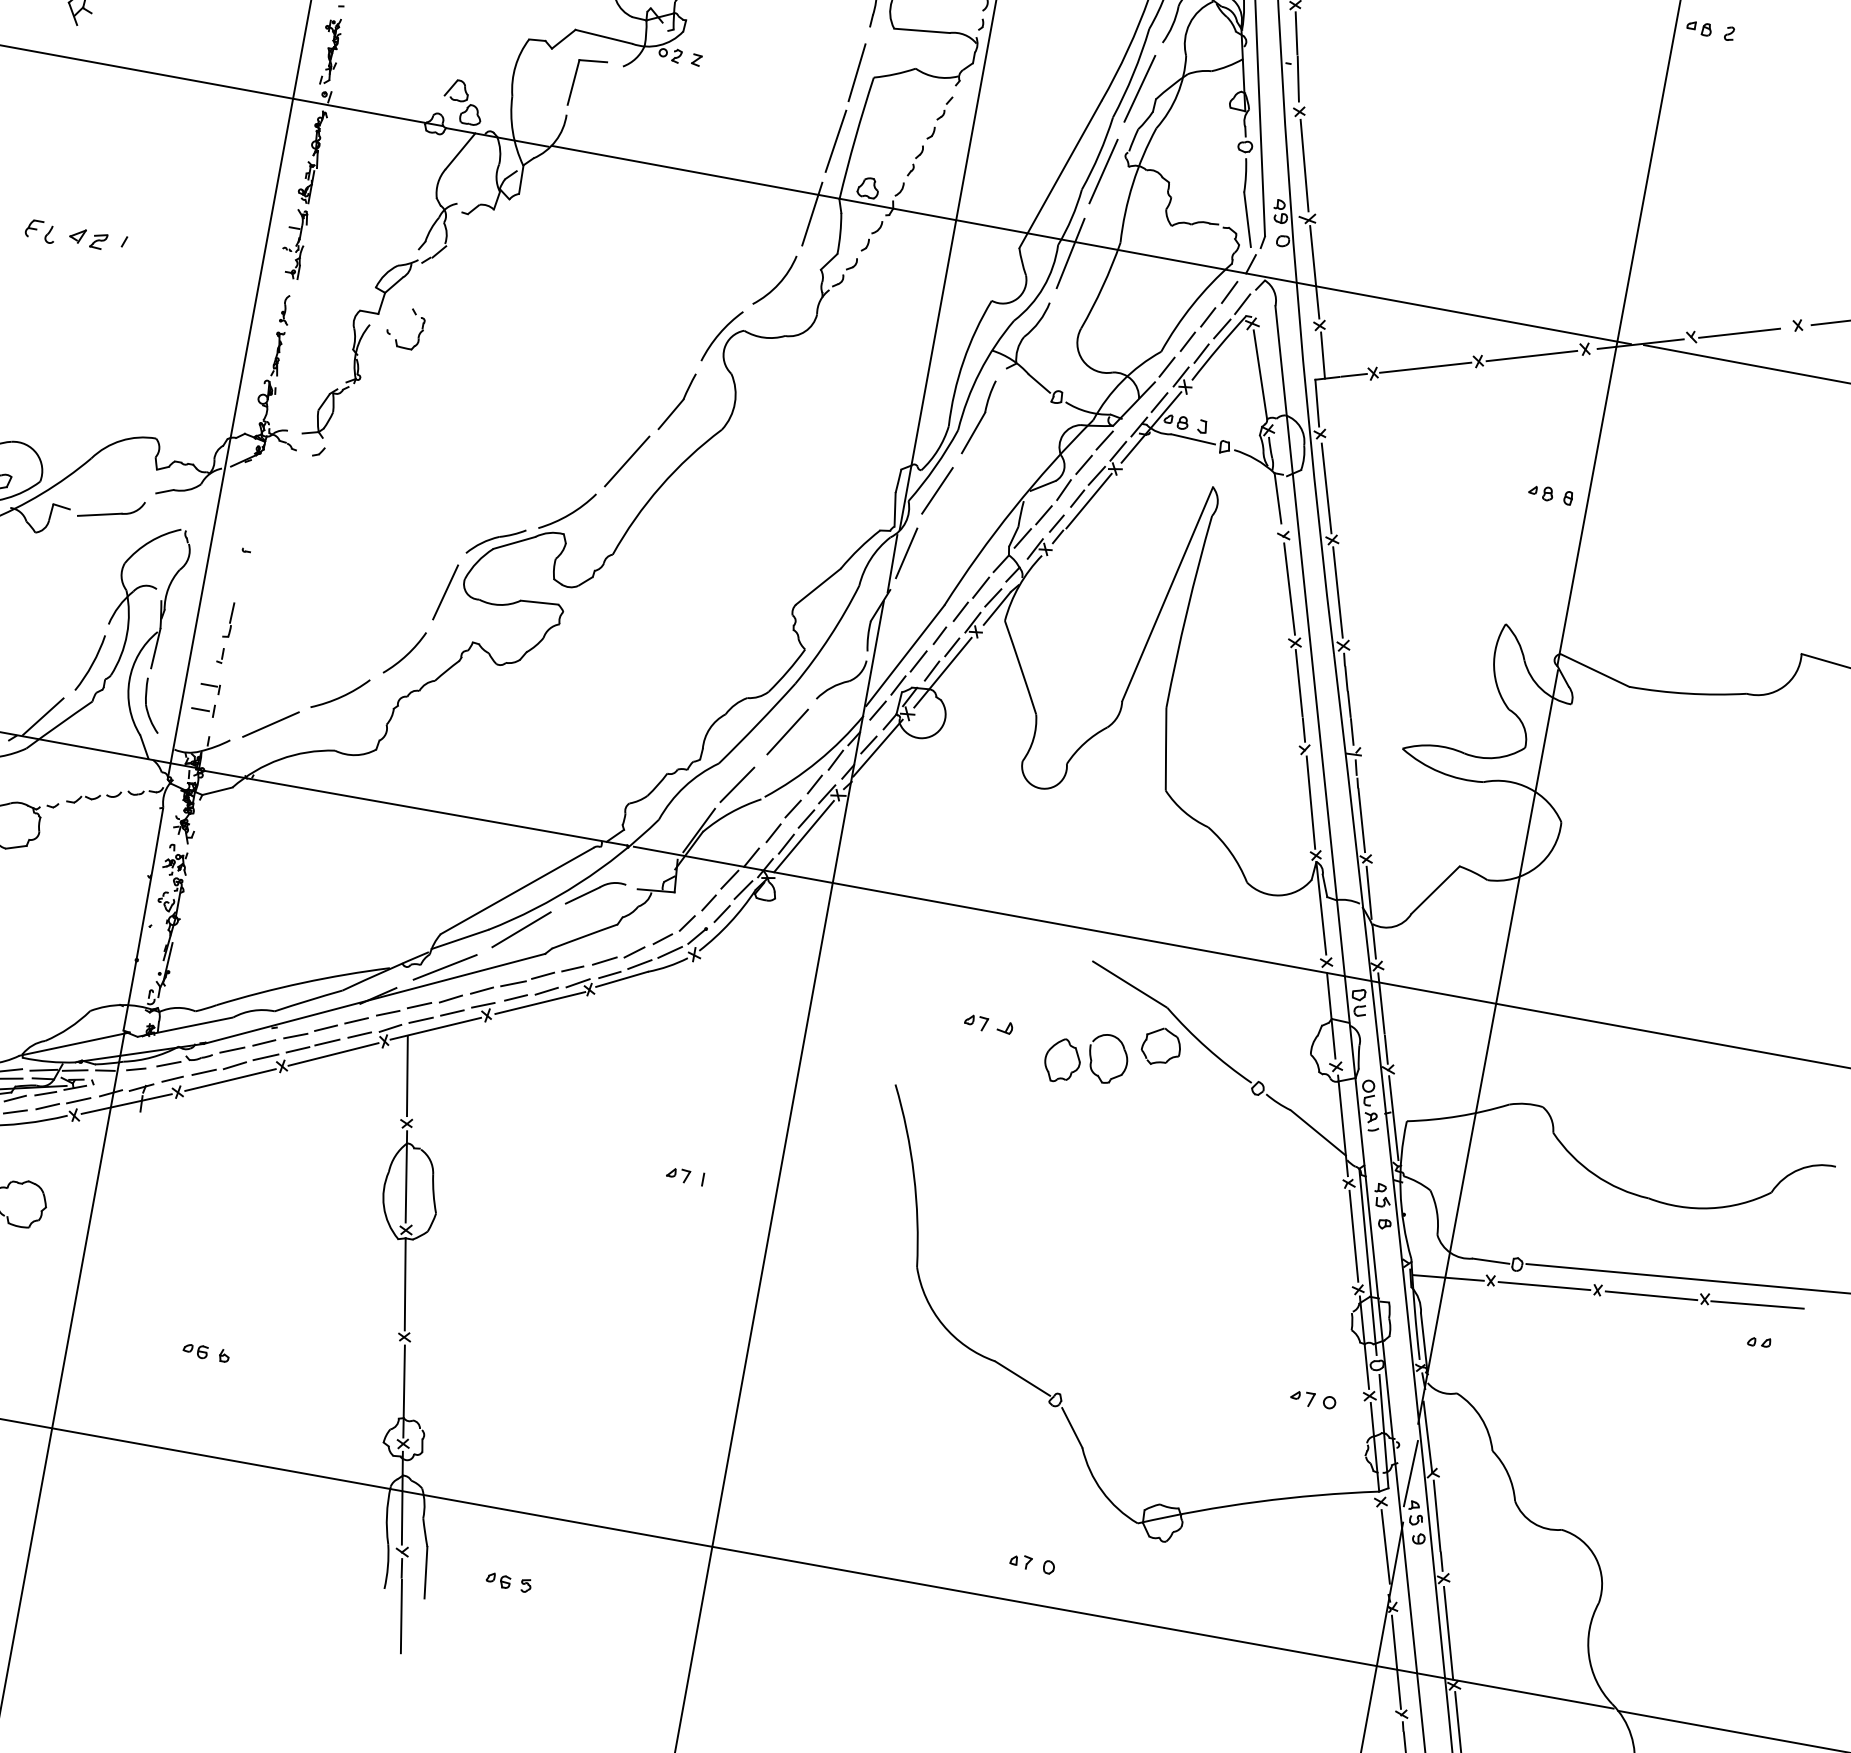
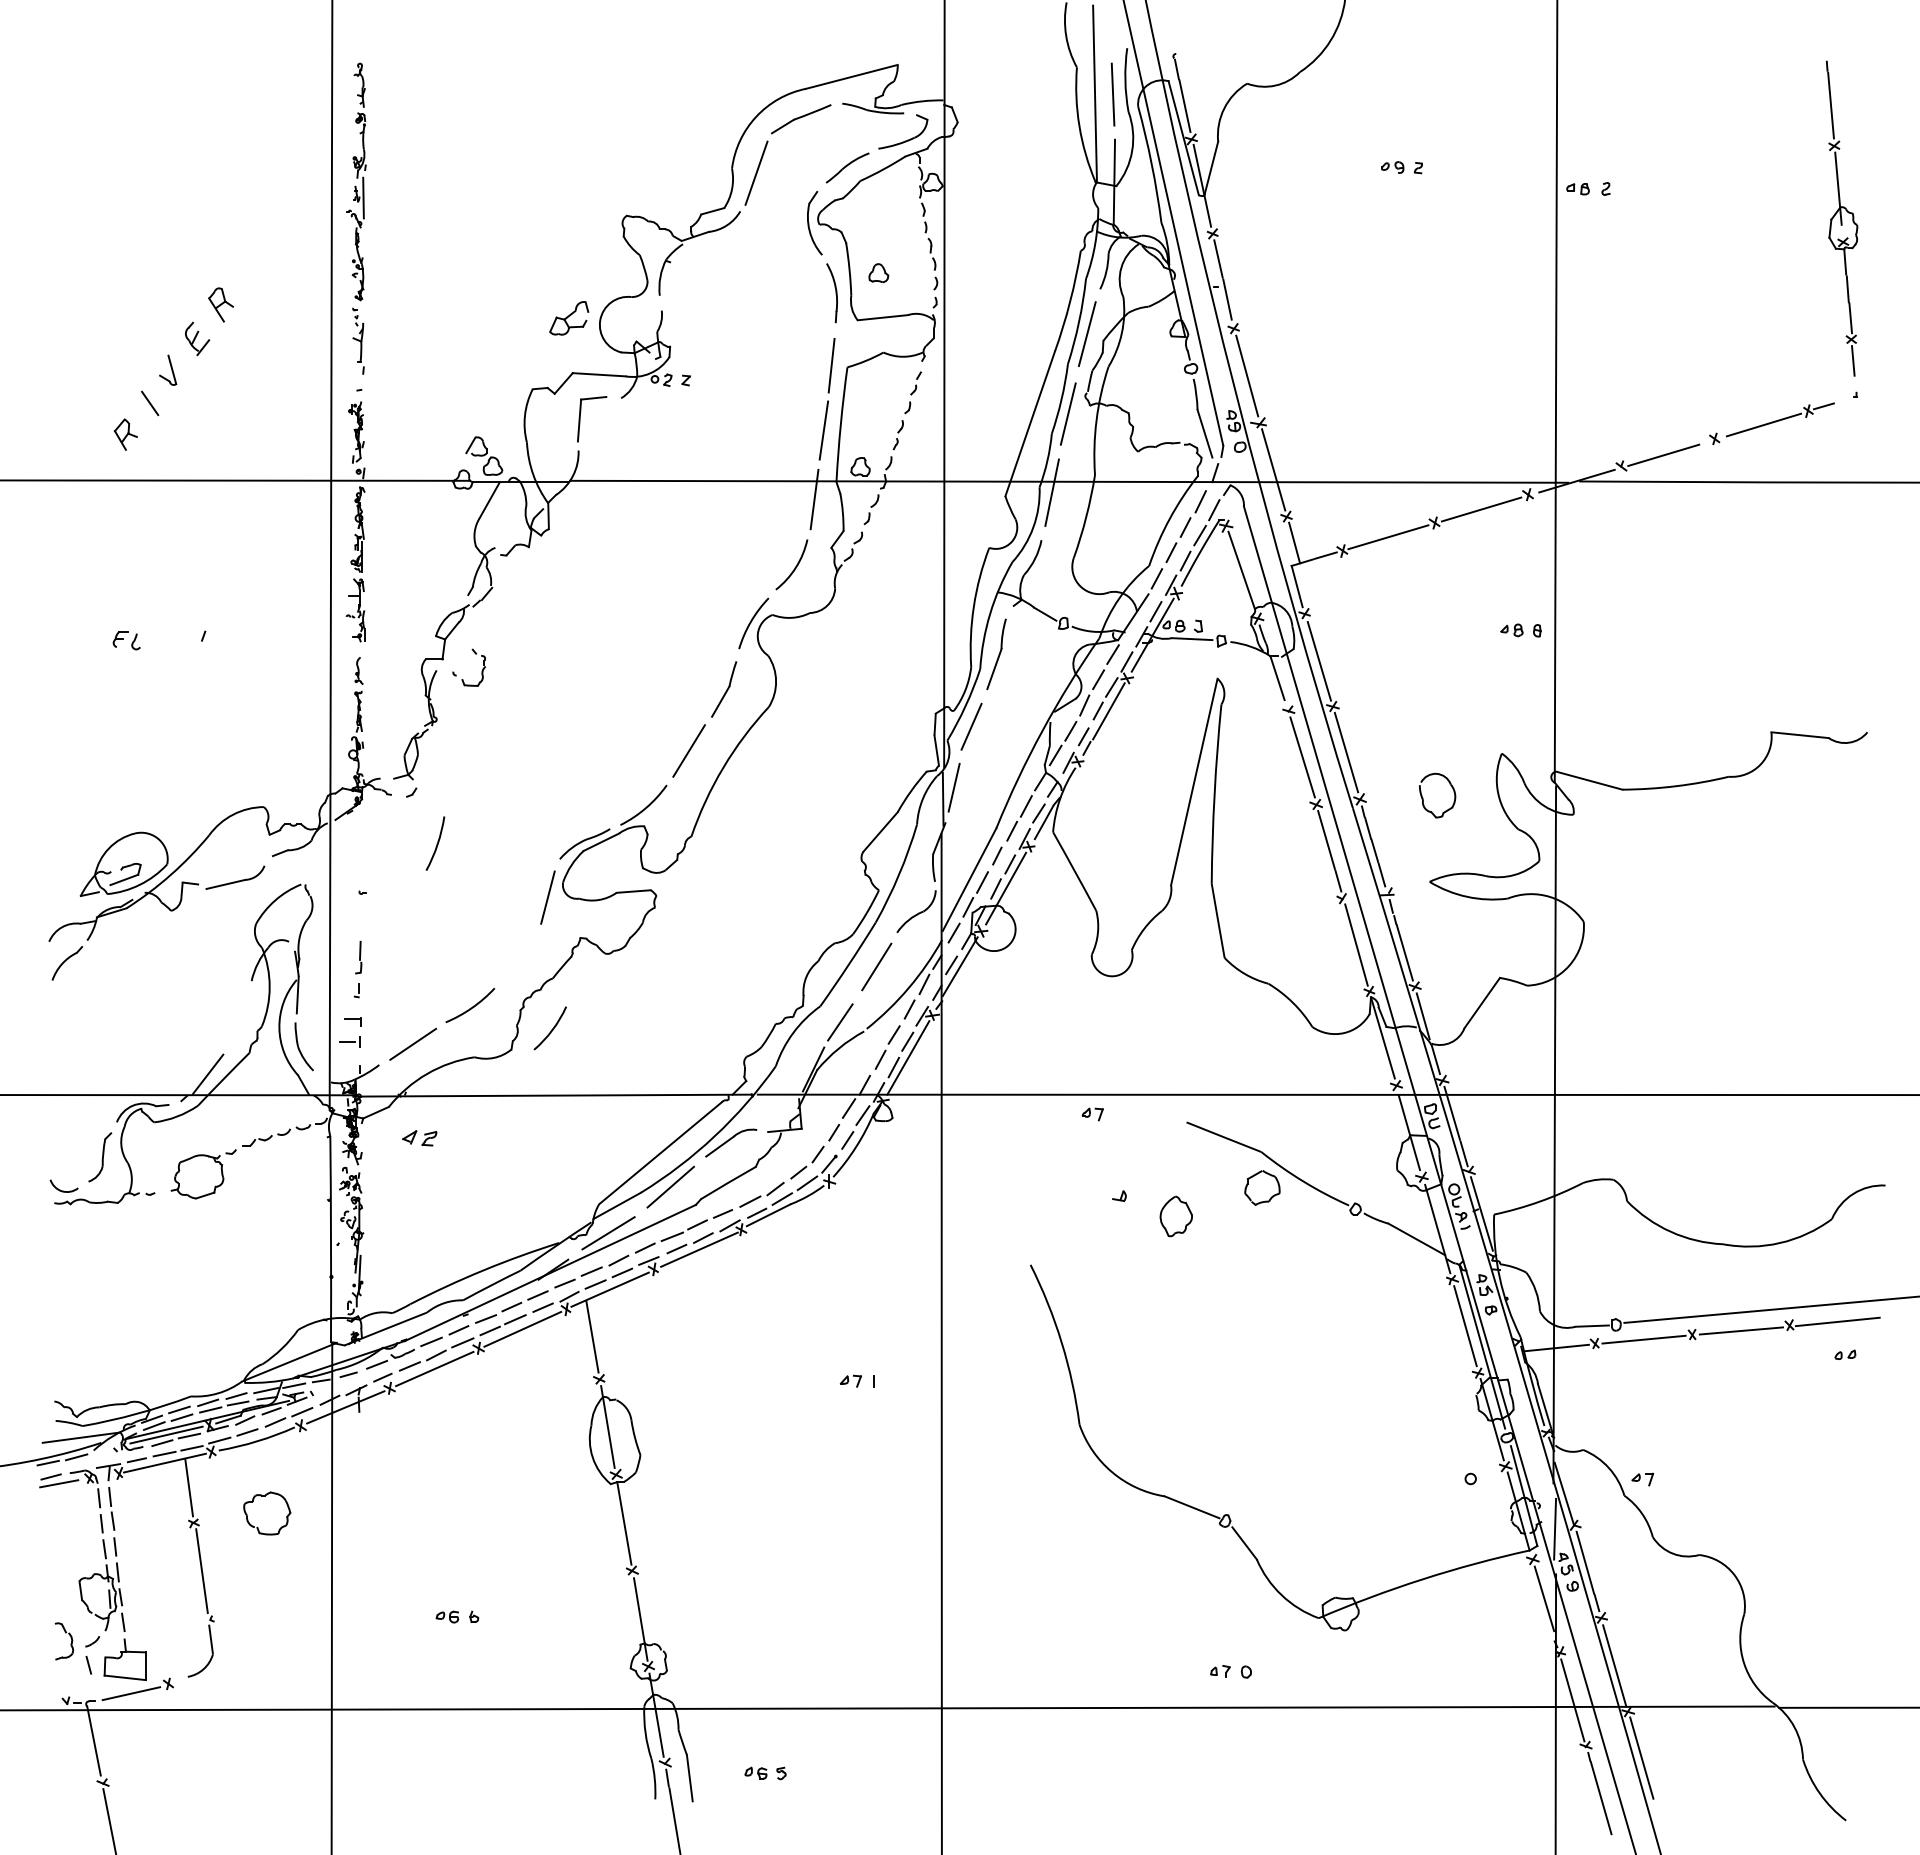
part: (88, 238) -> (419, 1138), moved
arc: (405, 654) -> (551, 1029), moved
arc: (91, 663) -> (436, 843), moved
part: (975, 1022) -> (1092, 1114), moved
part: (1092, 1059) -> (1423, 798), moved
part: (1302, 1398) -> (1642, 1479), moved

